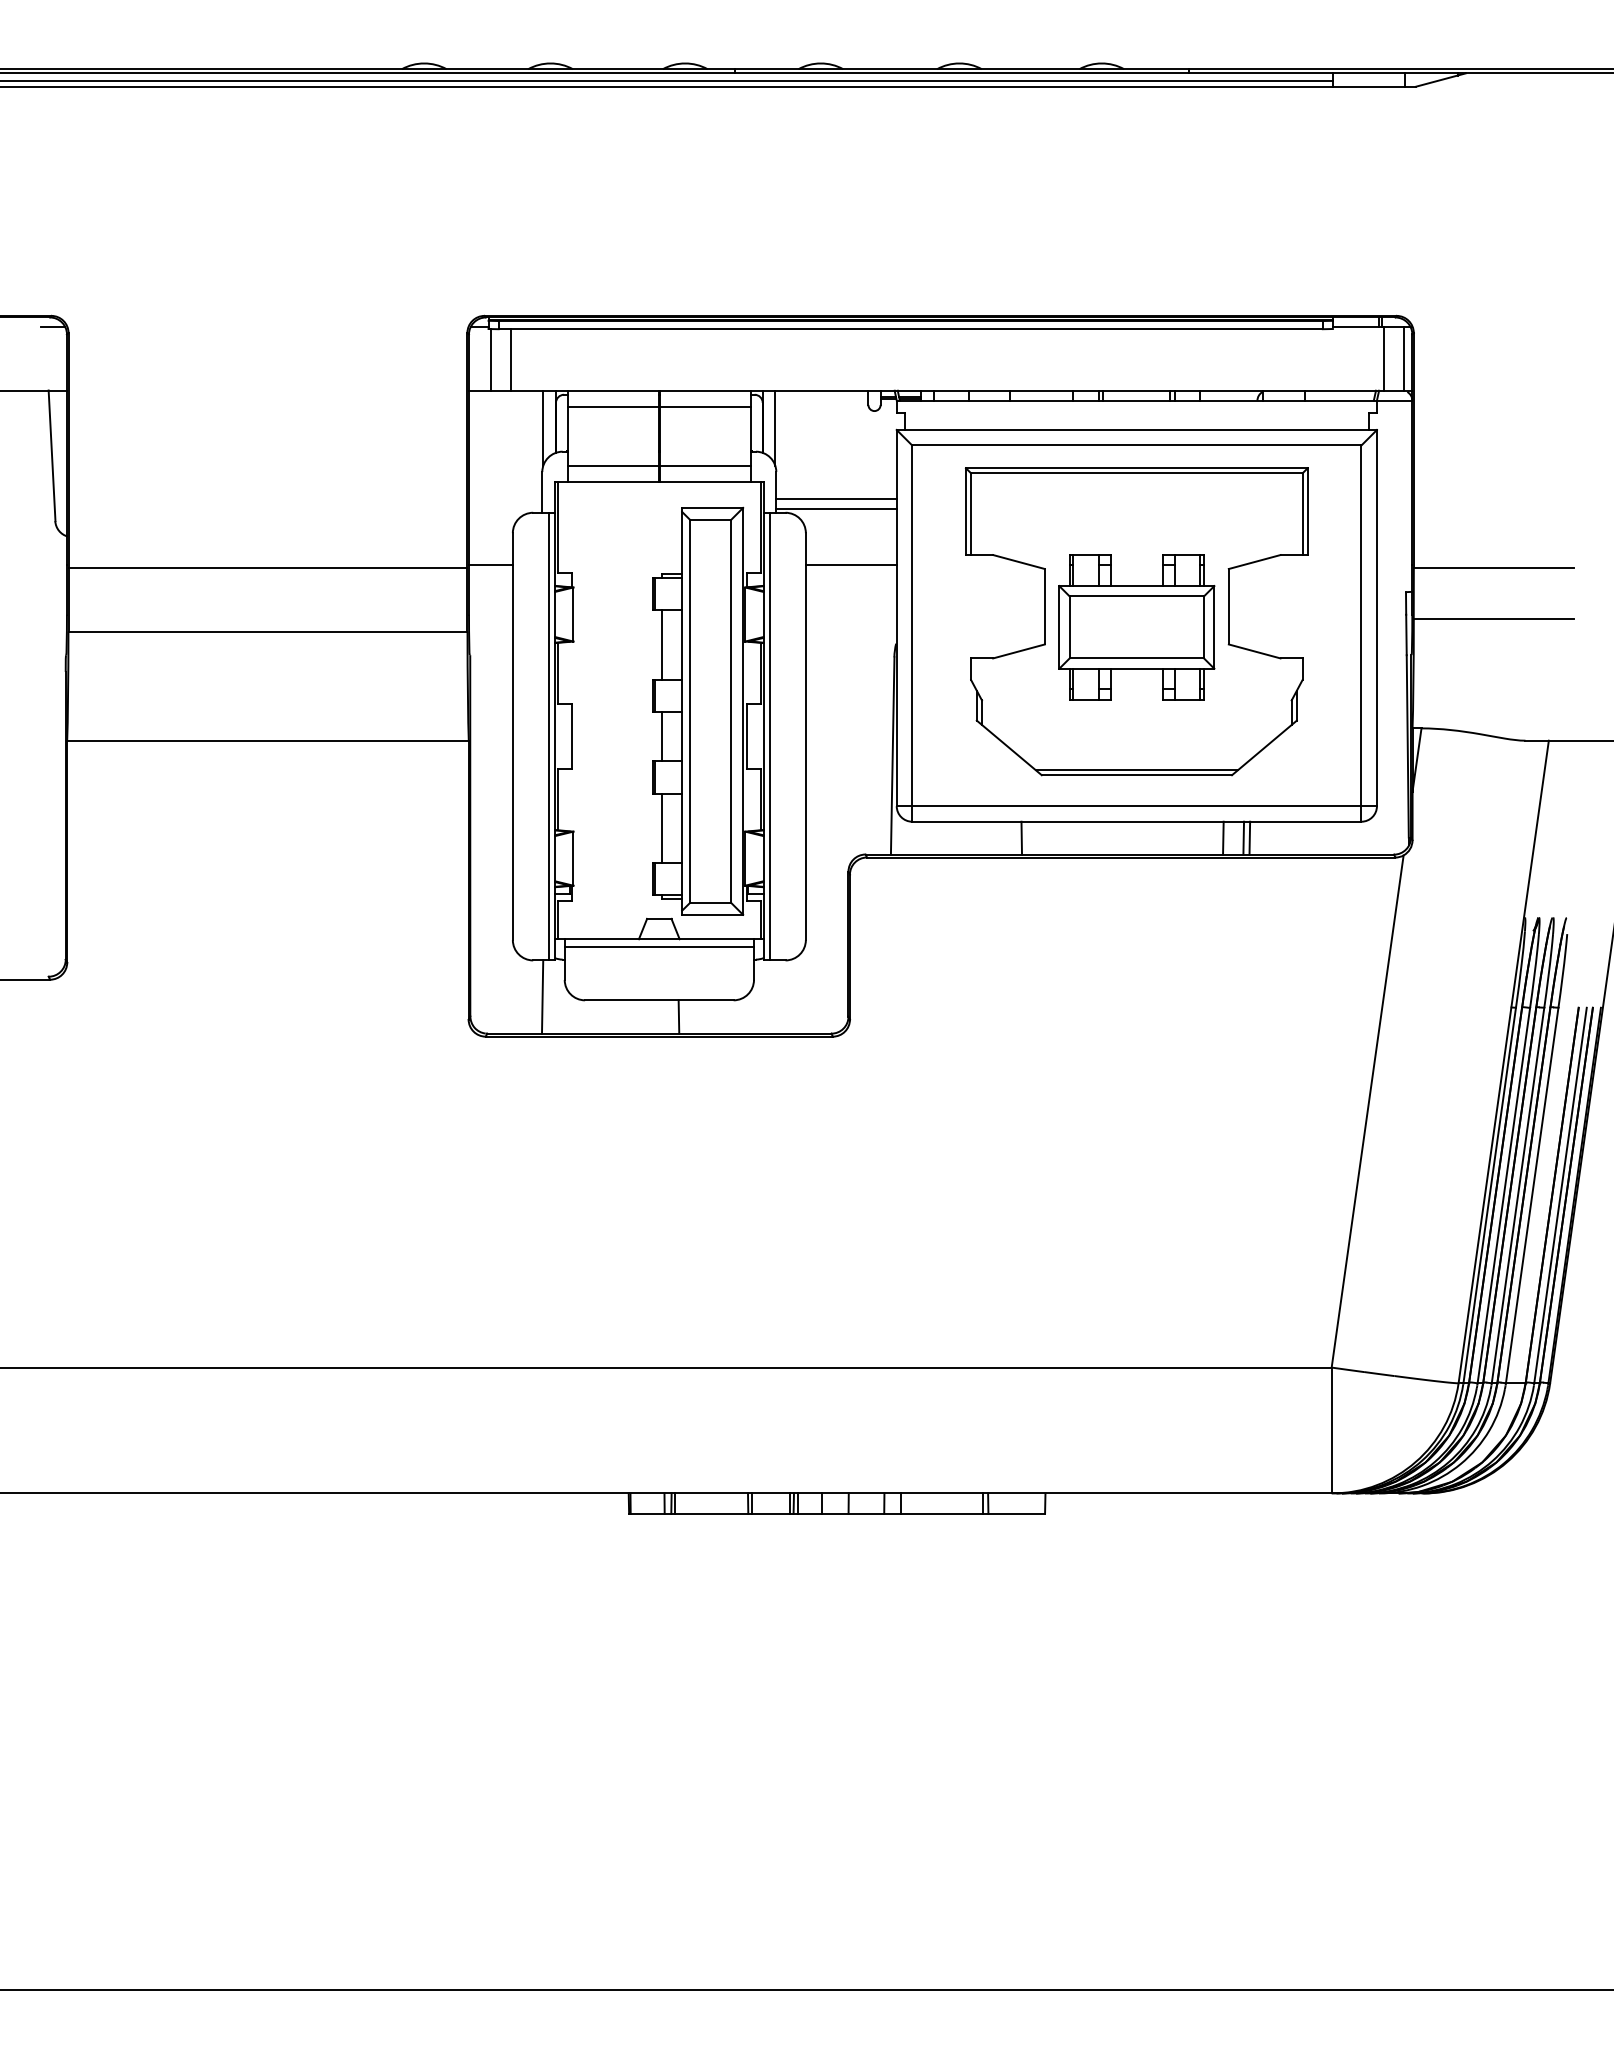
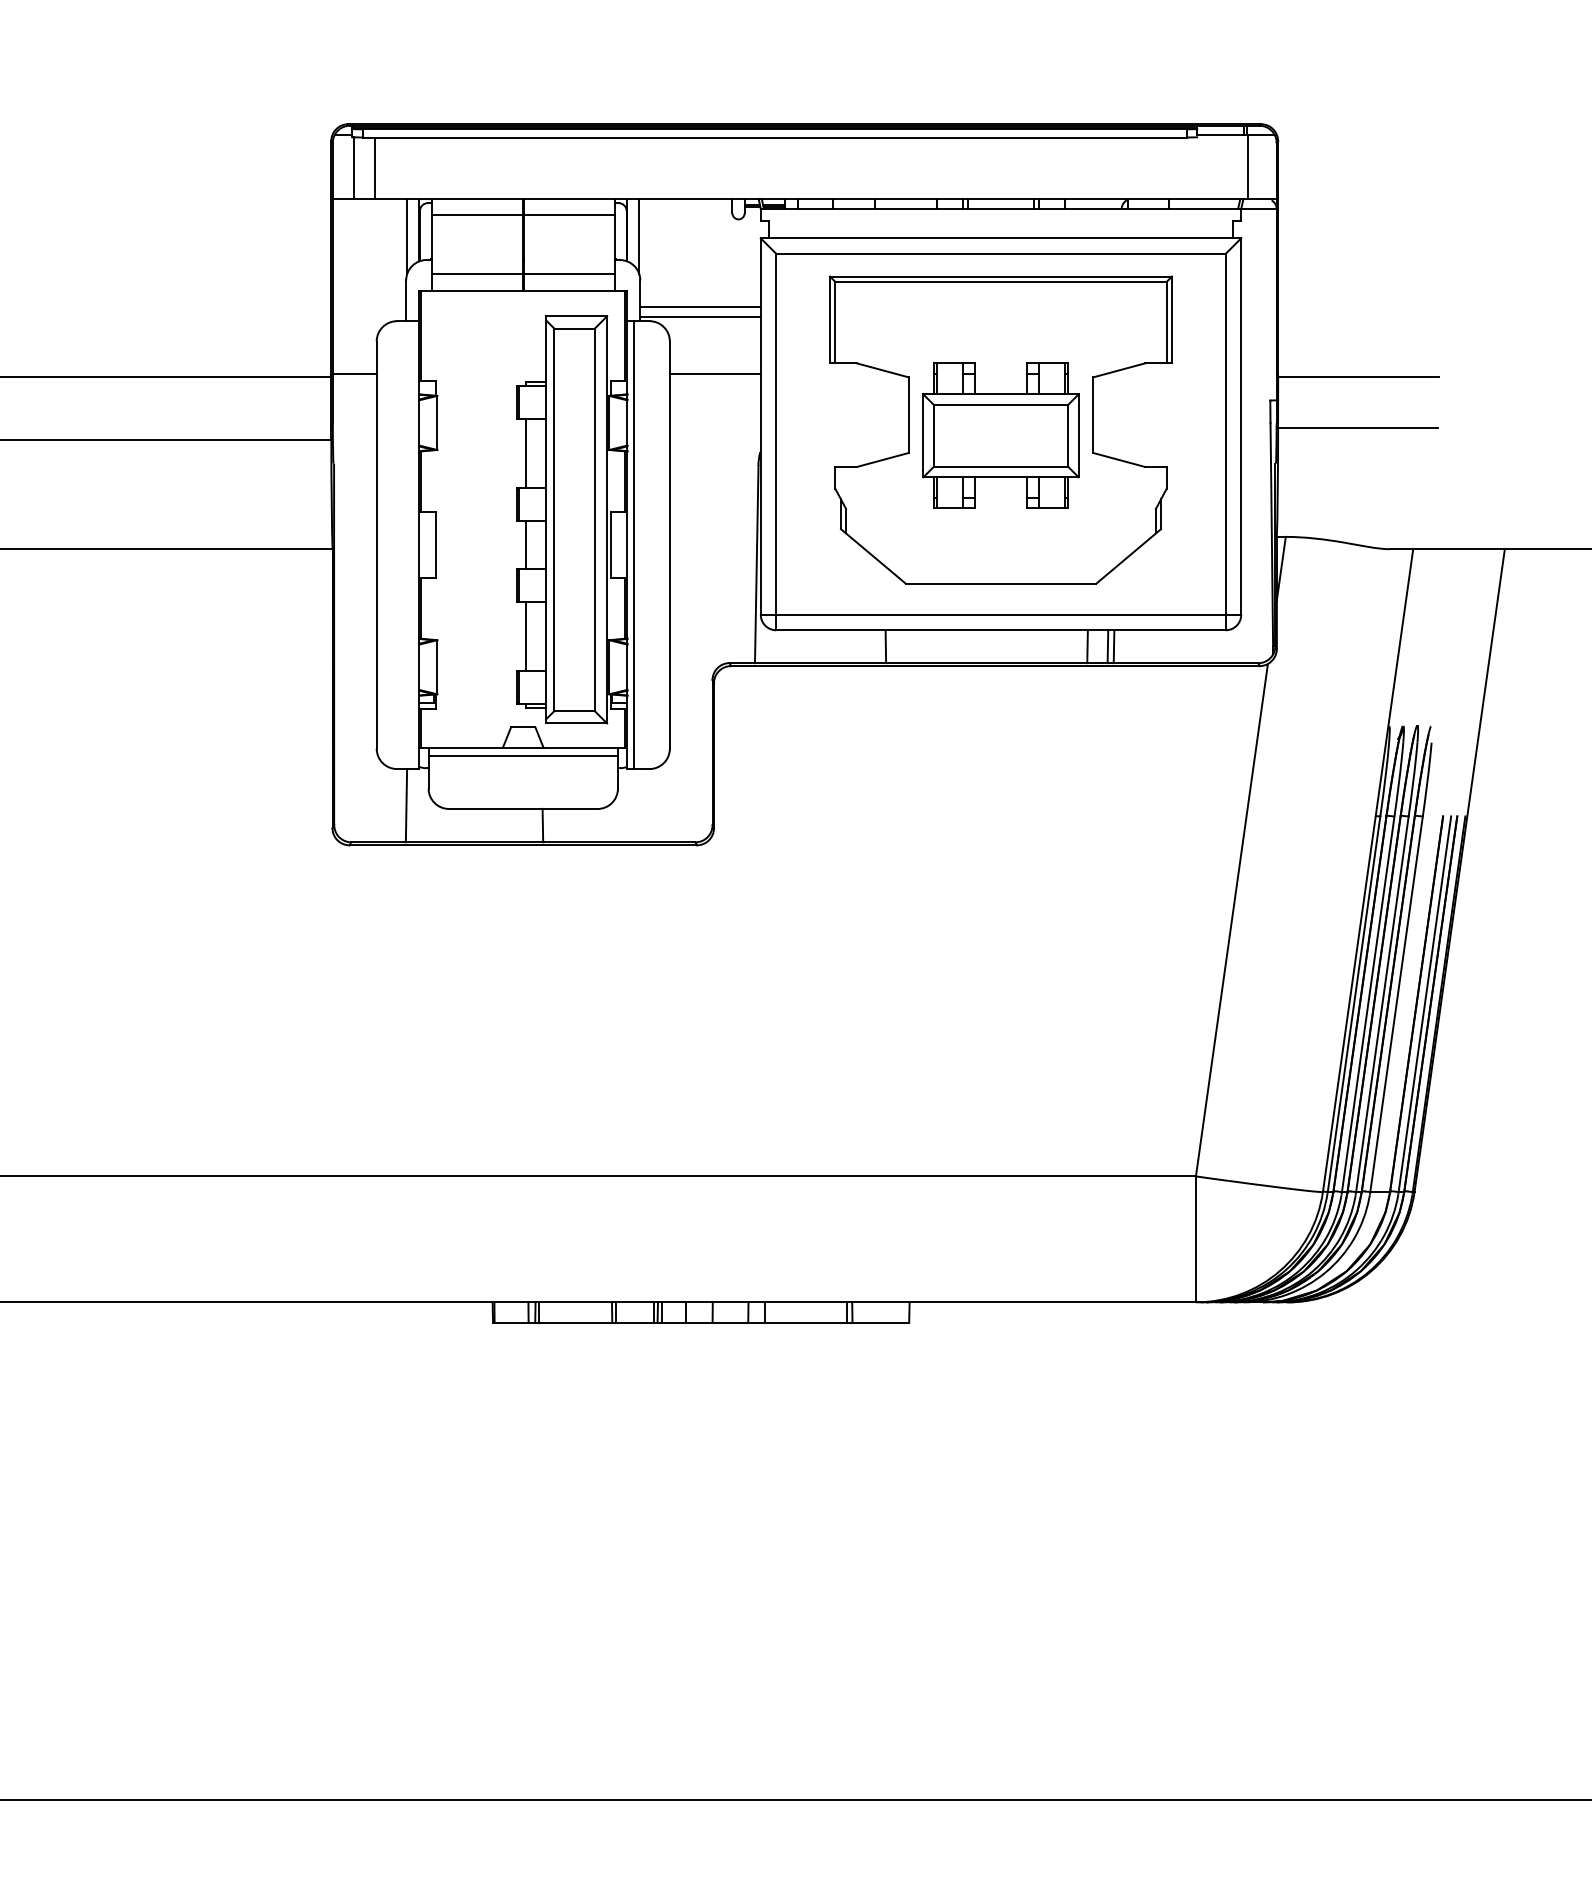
line: (1404, 358) -> (1268, 166), removed
line: (549, 736) -> (413, 545), removed
line: (1136, 770) -> (1000, 579), removed

